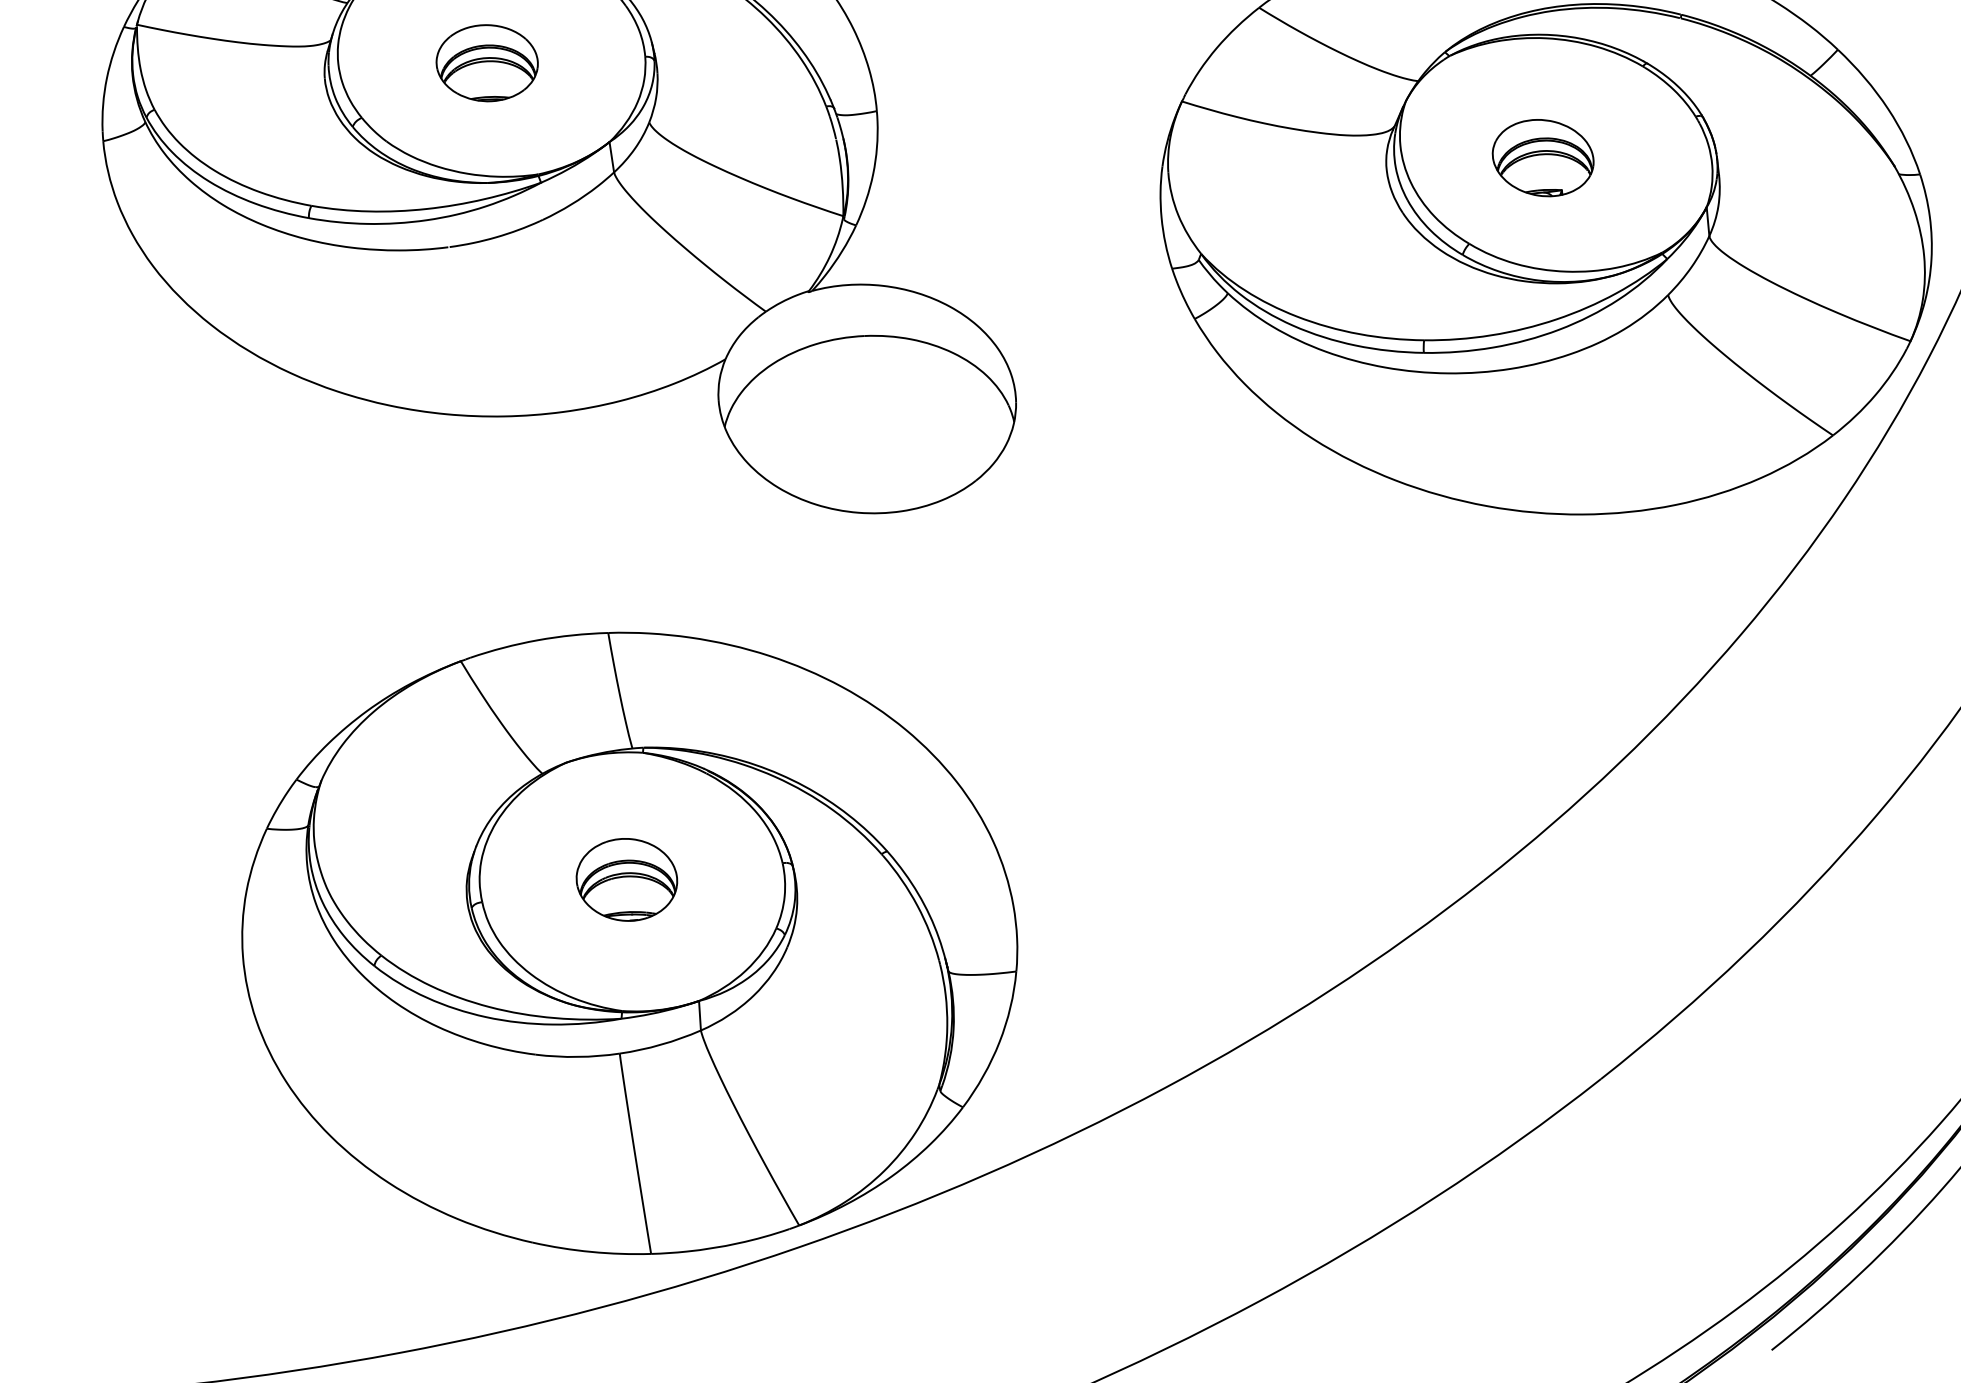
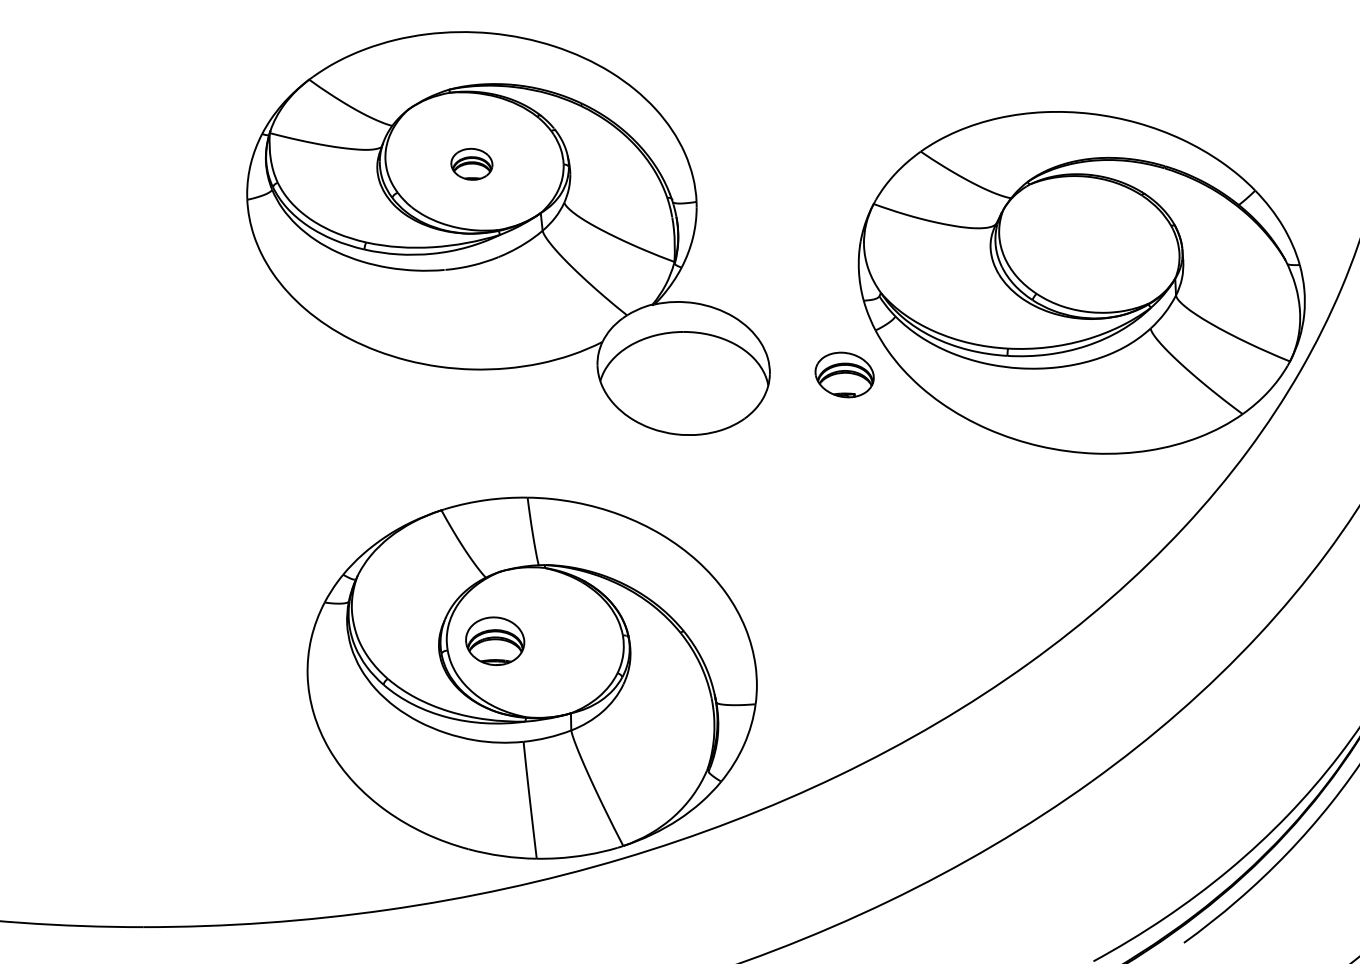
part: (486, 63) -> (471, 164), size x0.7
part: (1542, 157) -> (844, 374), moved
part: (627, 880) -> (495, 641), moved

